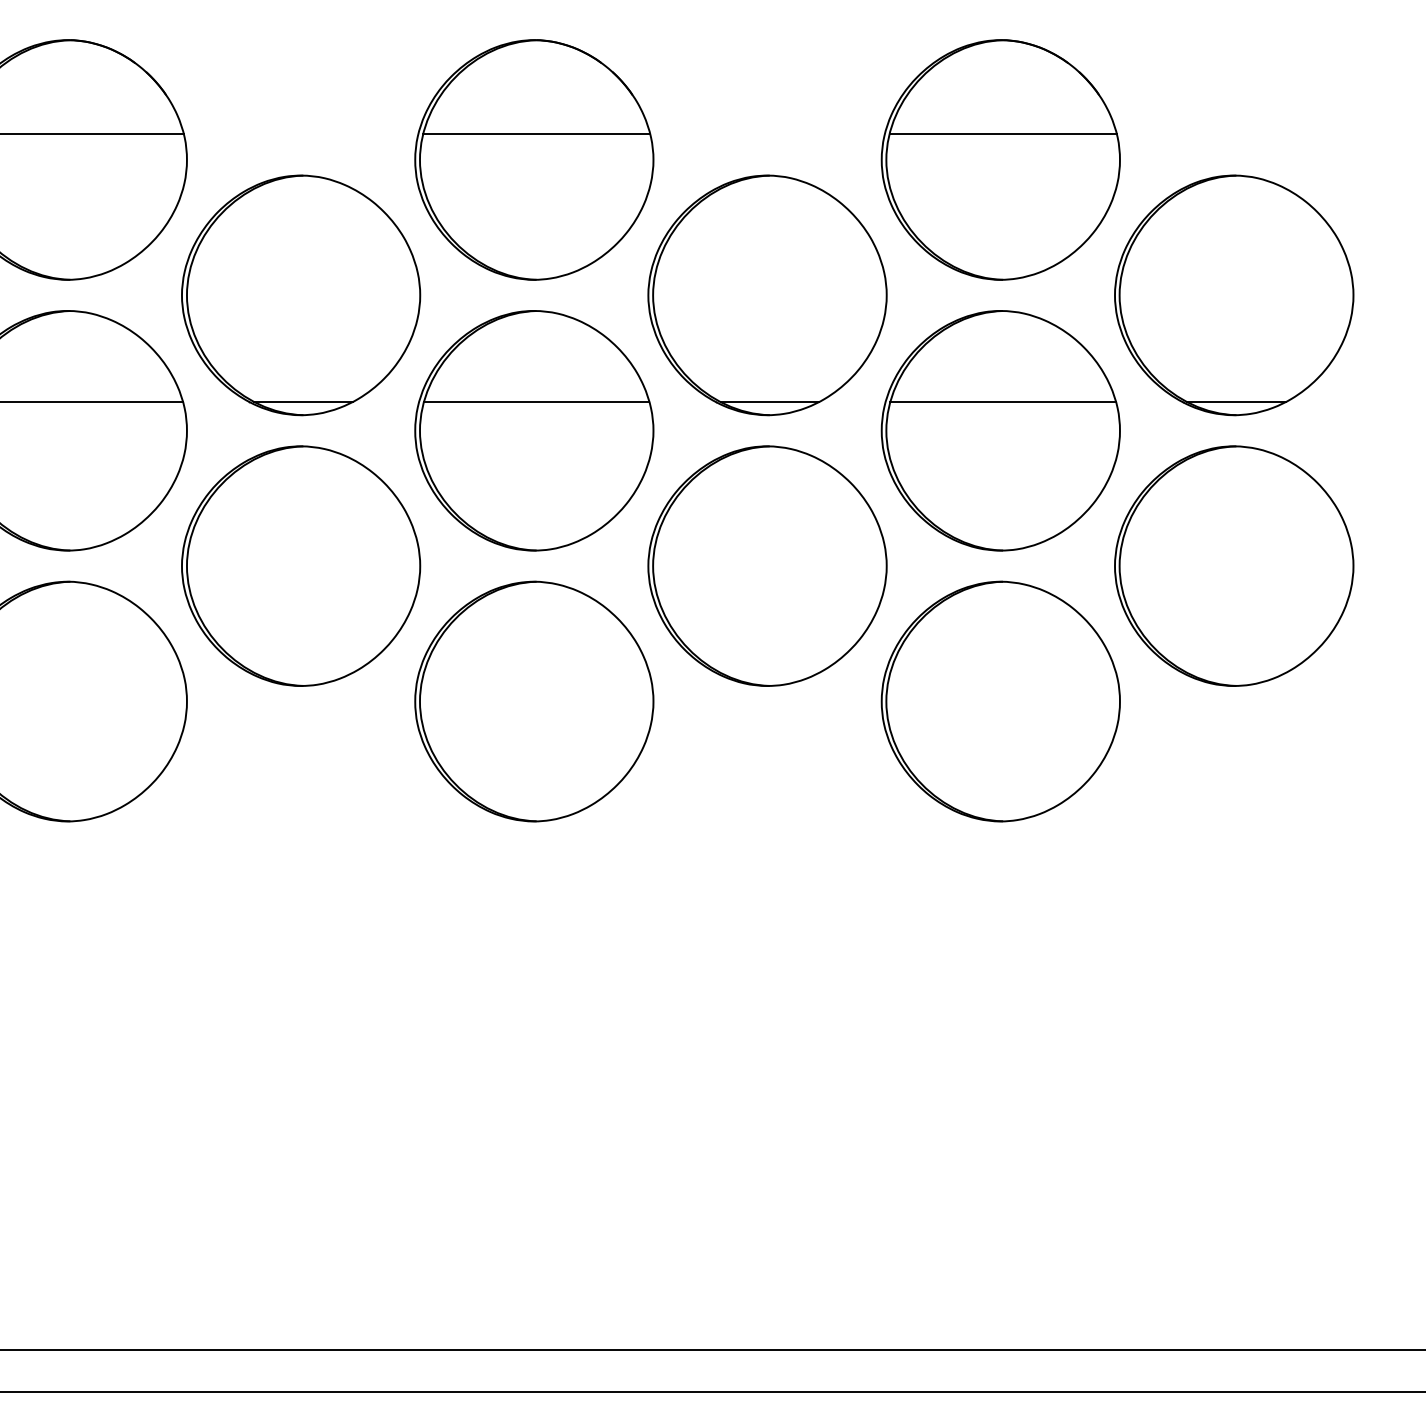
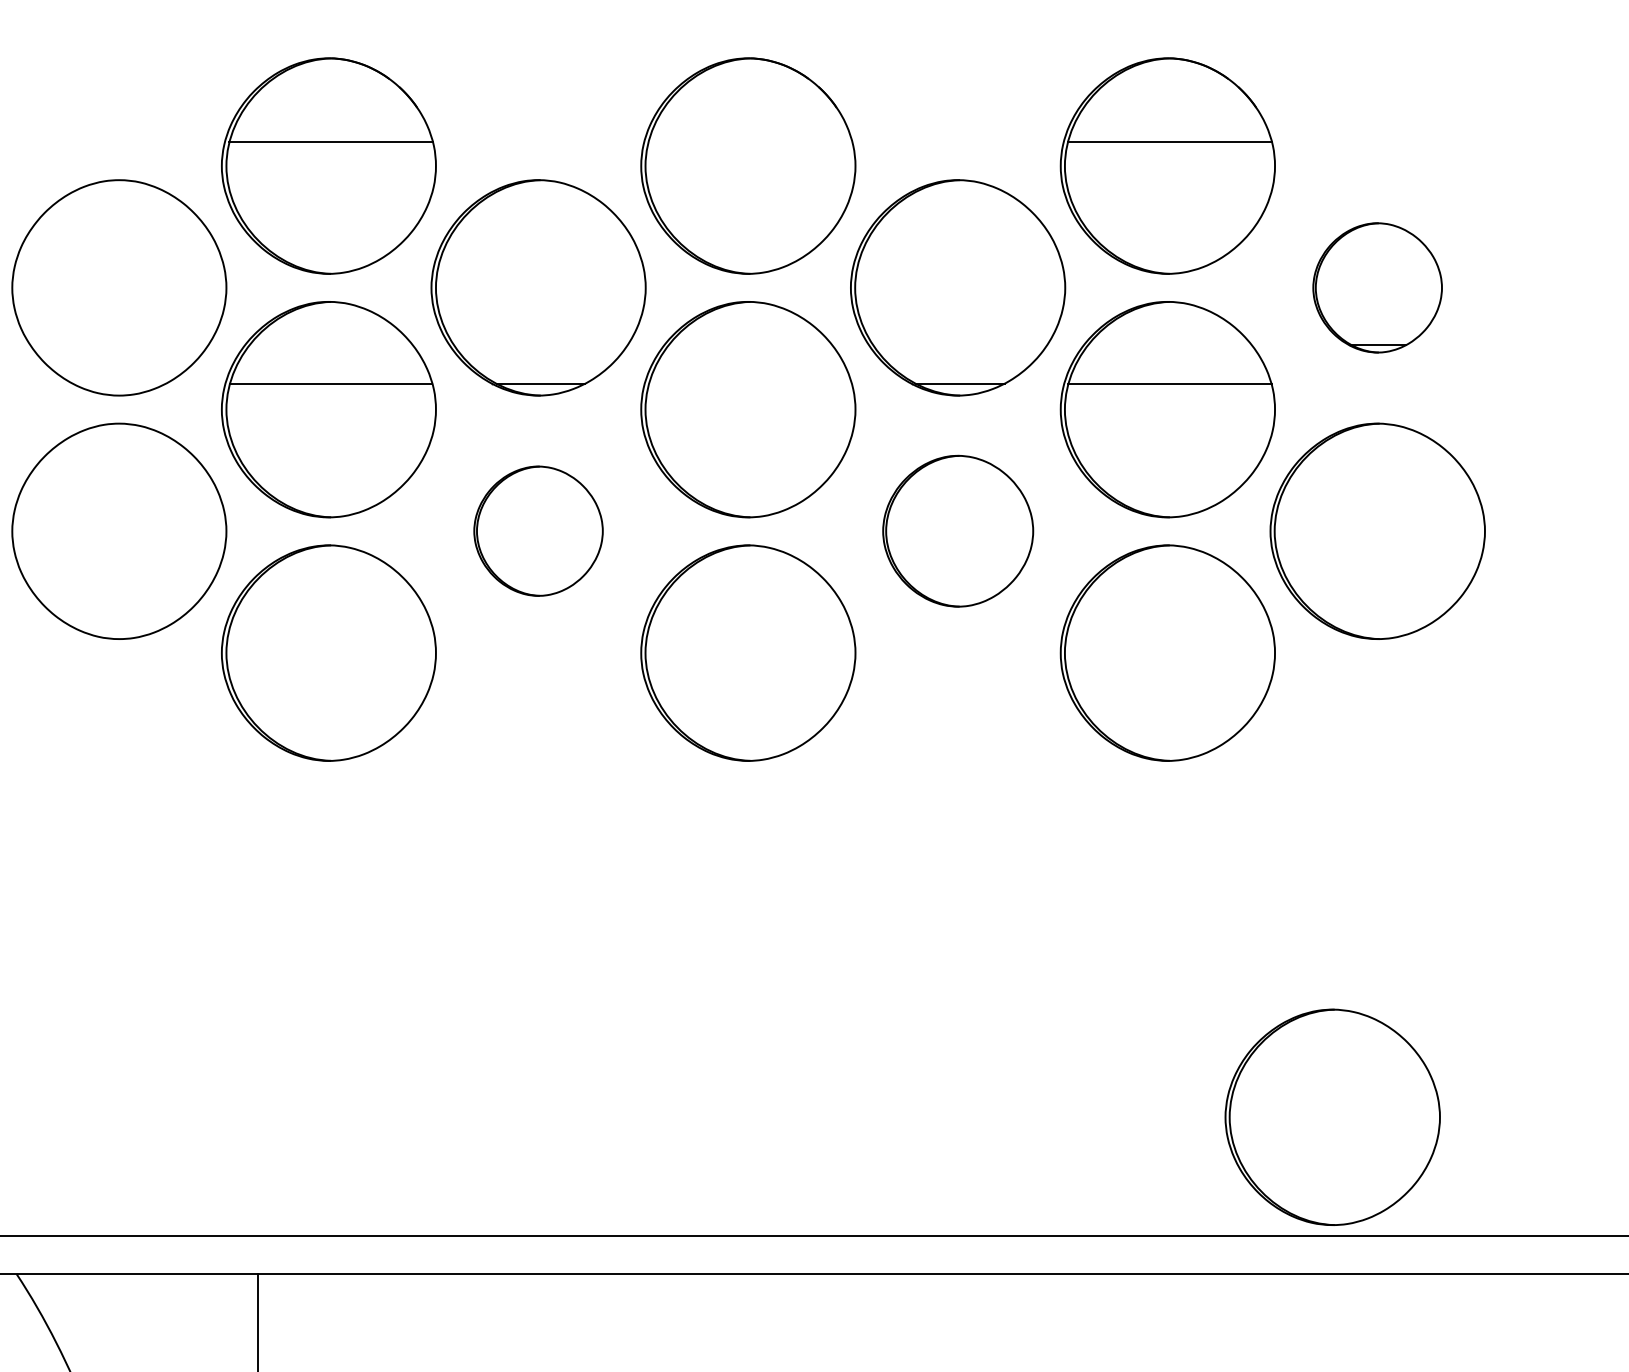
line: (536, 133) -> (750, 142), removed
part: (1233, 294) -> (1377, 287), size x0.6
line: (536, 401) -> (750, 383), removed
part: (300, 565) -> (538, 530), size x0.6
part: (768, 565) -> (958, 530), size x0.7
part: (1183, 1216) -> (1332, 1116), added

